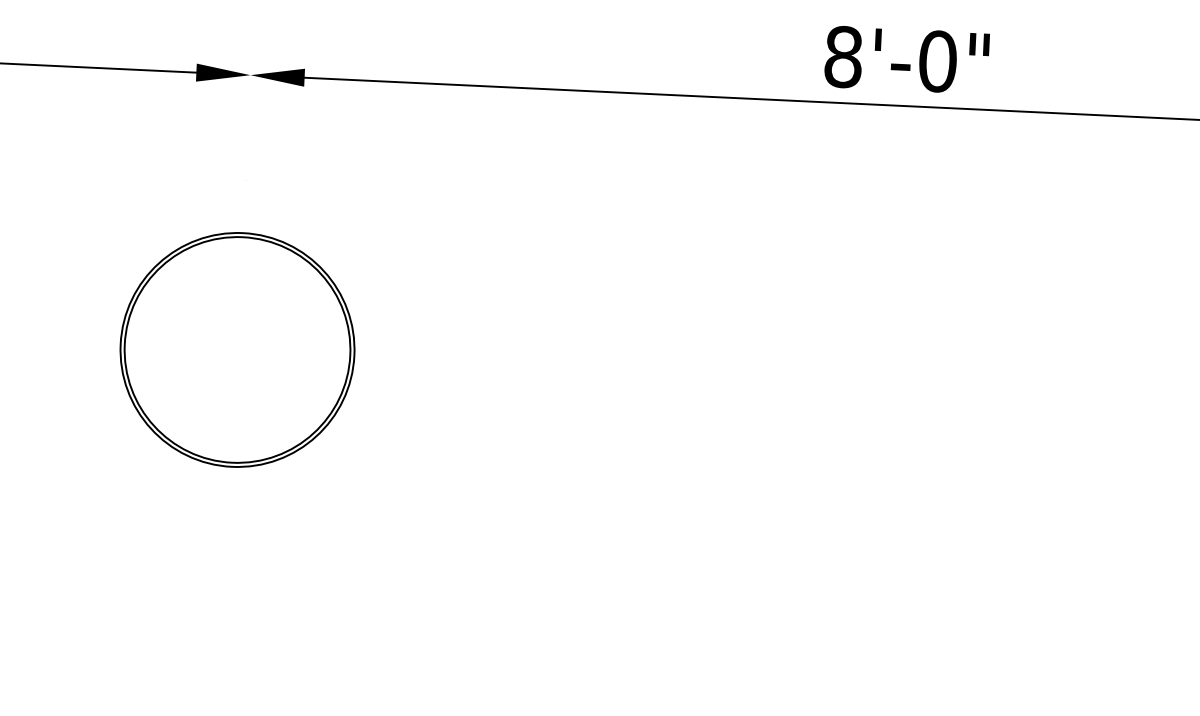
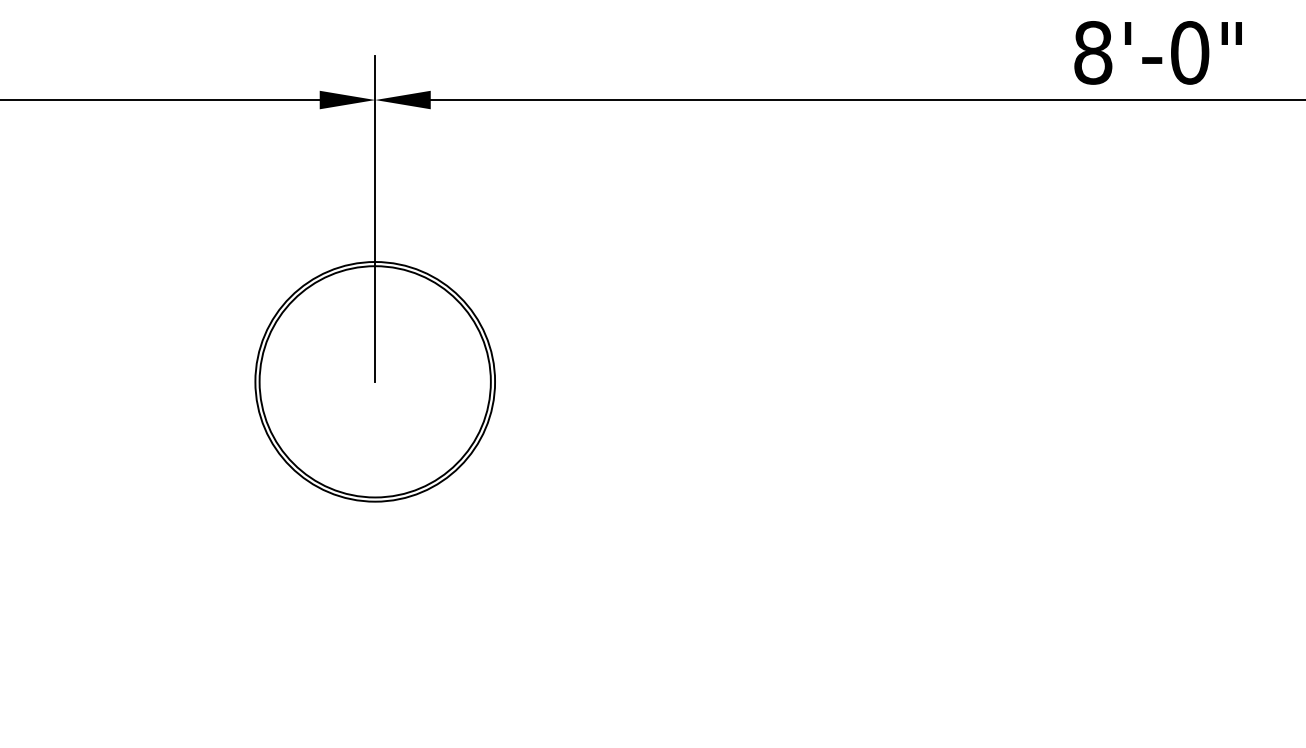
text: (906, 59) -> (1157, 52), moved
line: (245, 190) -> (375, 218), added

